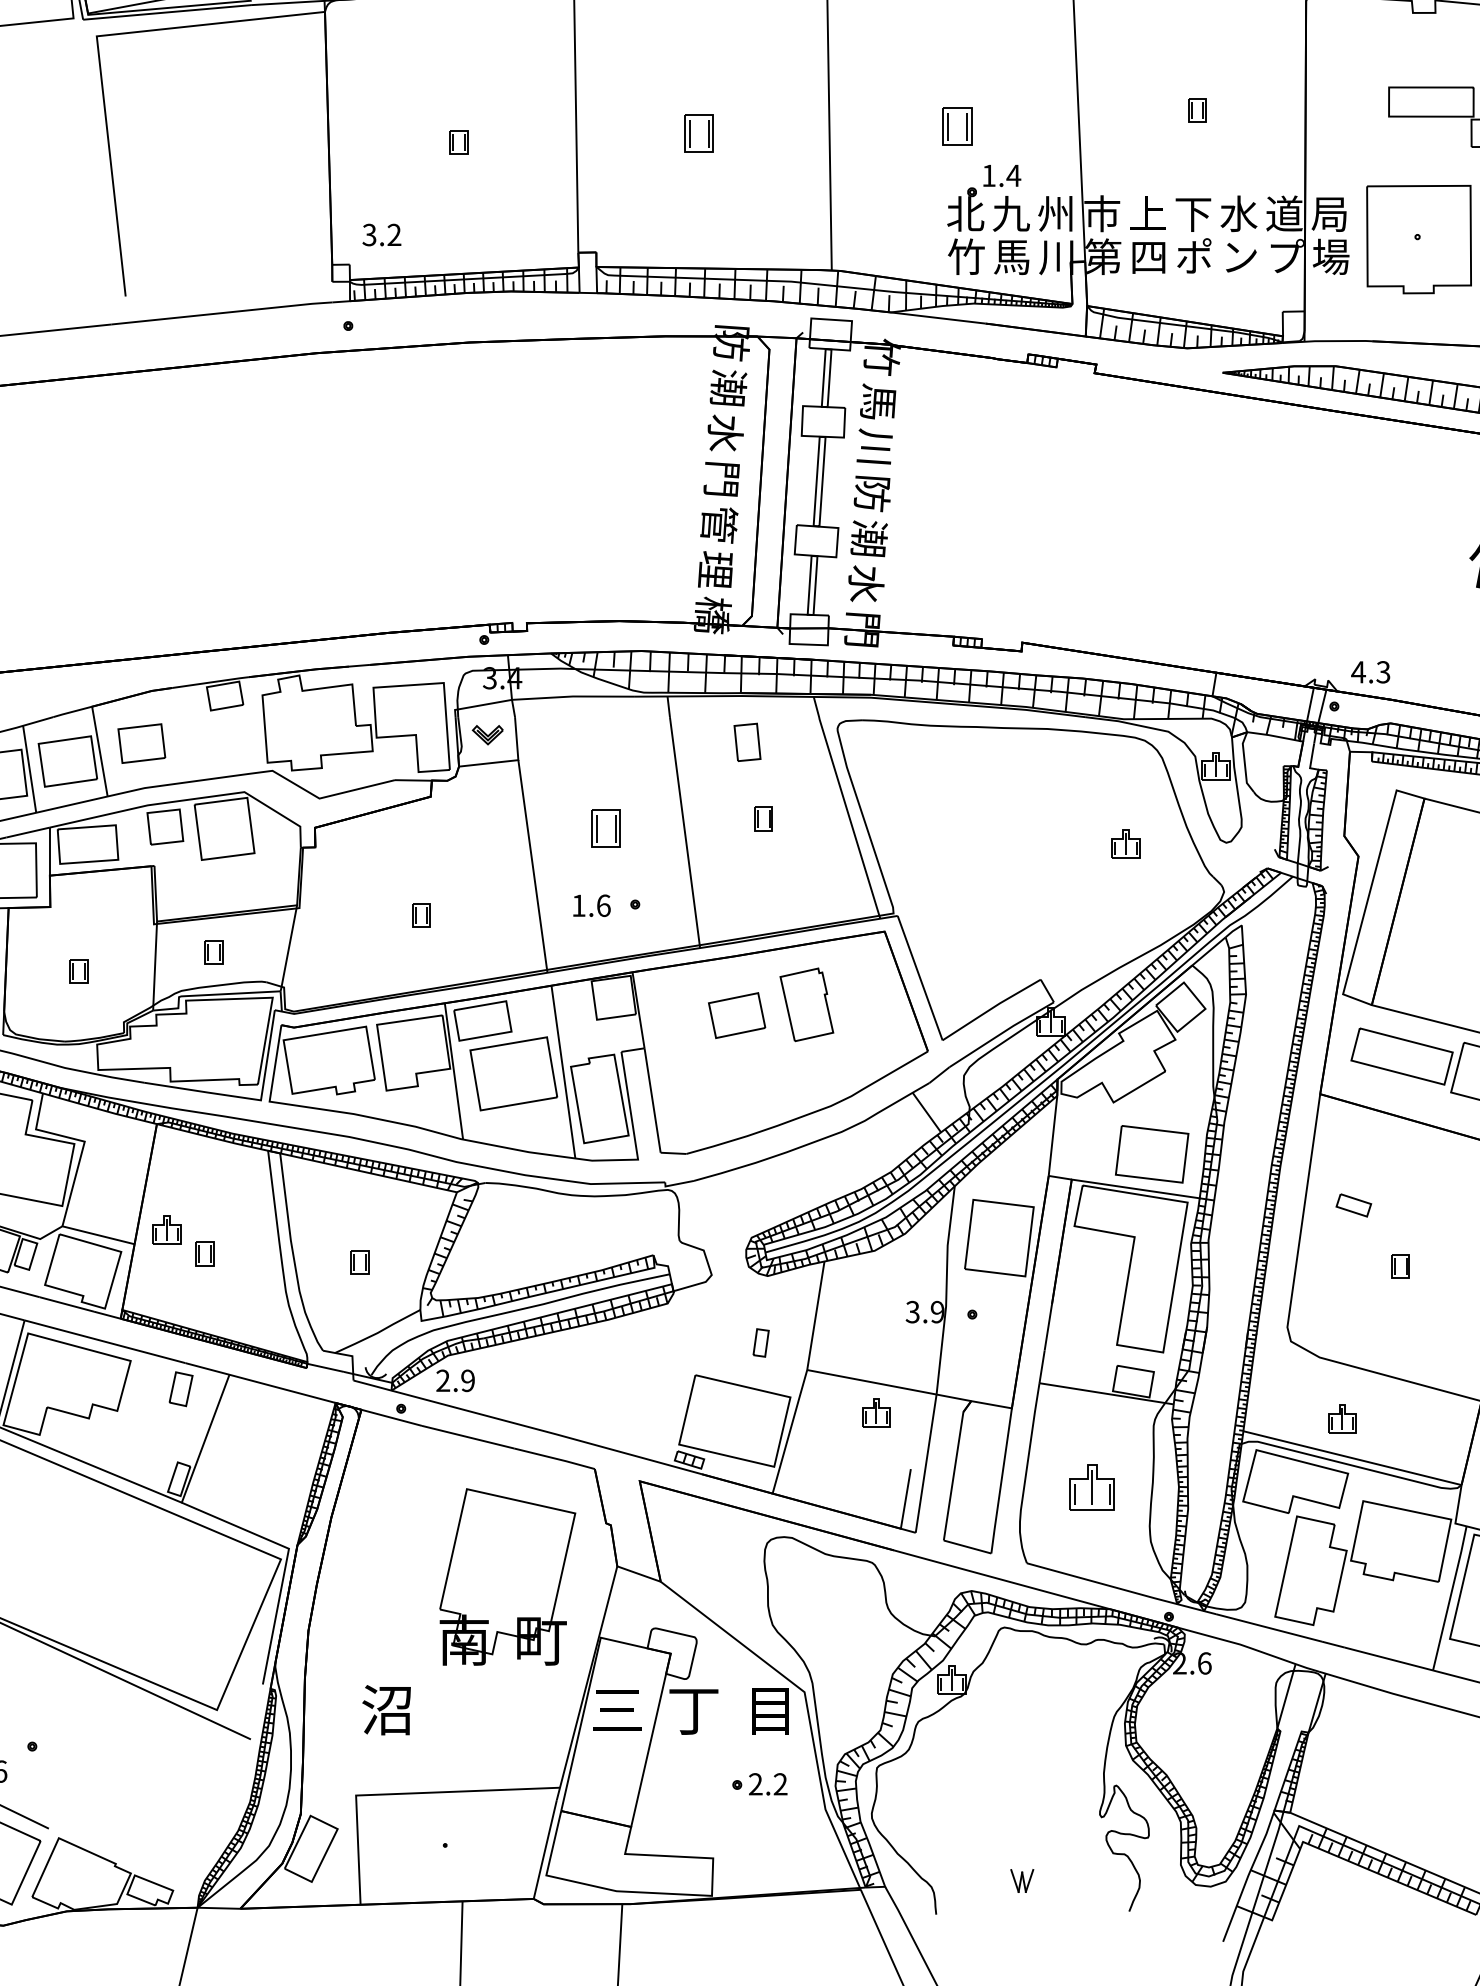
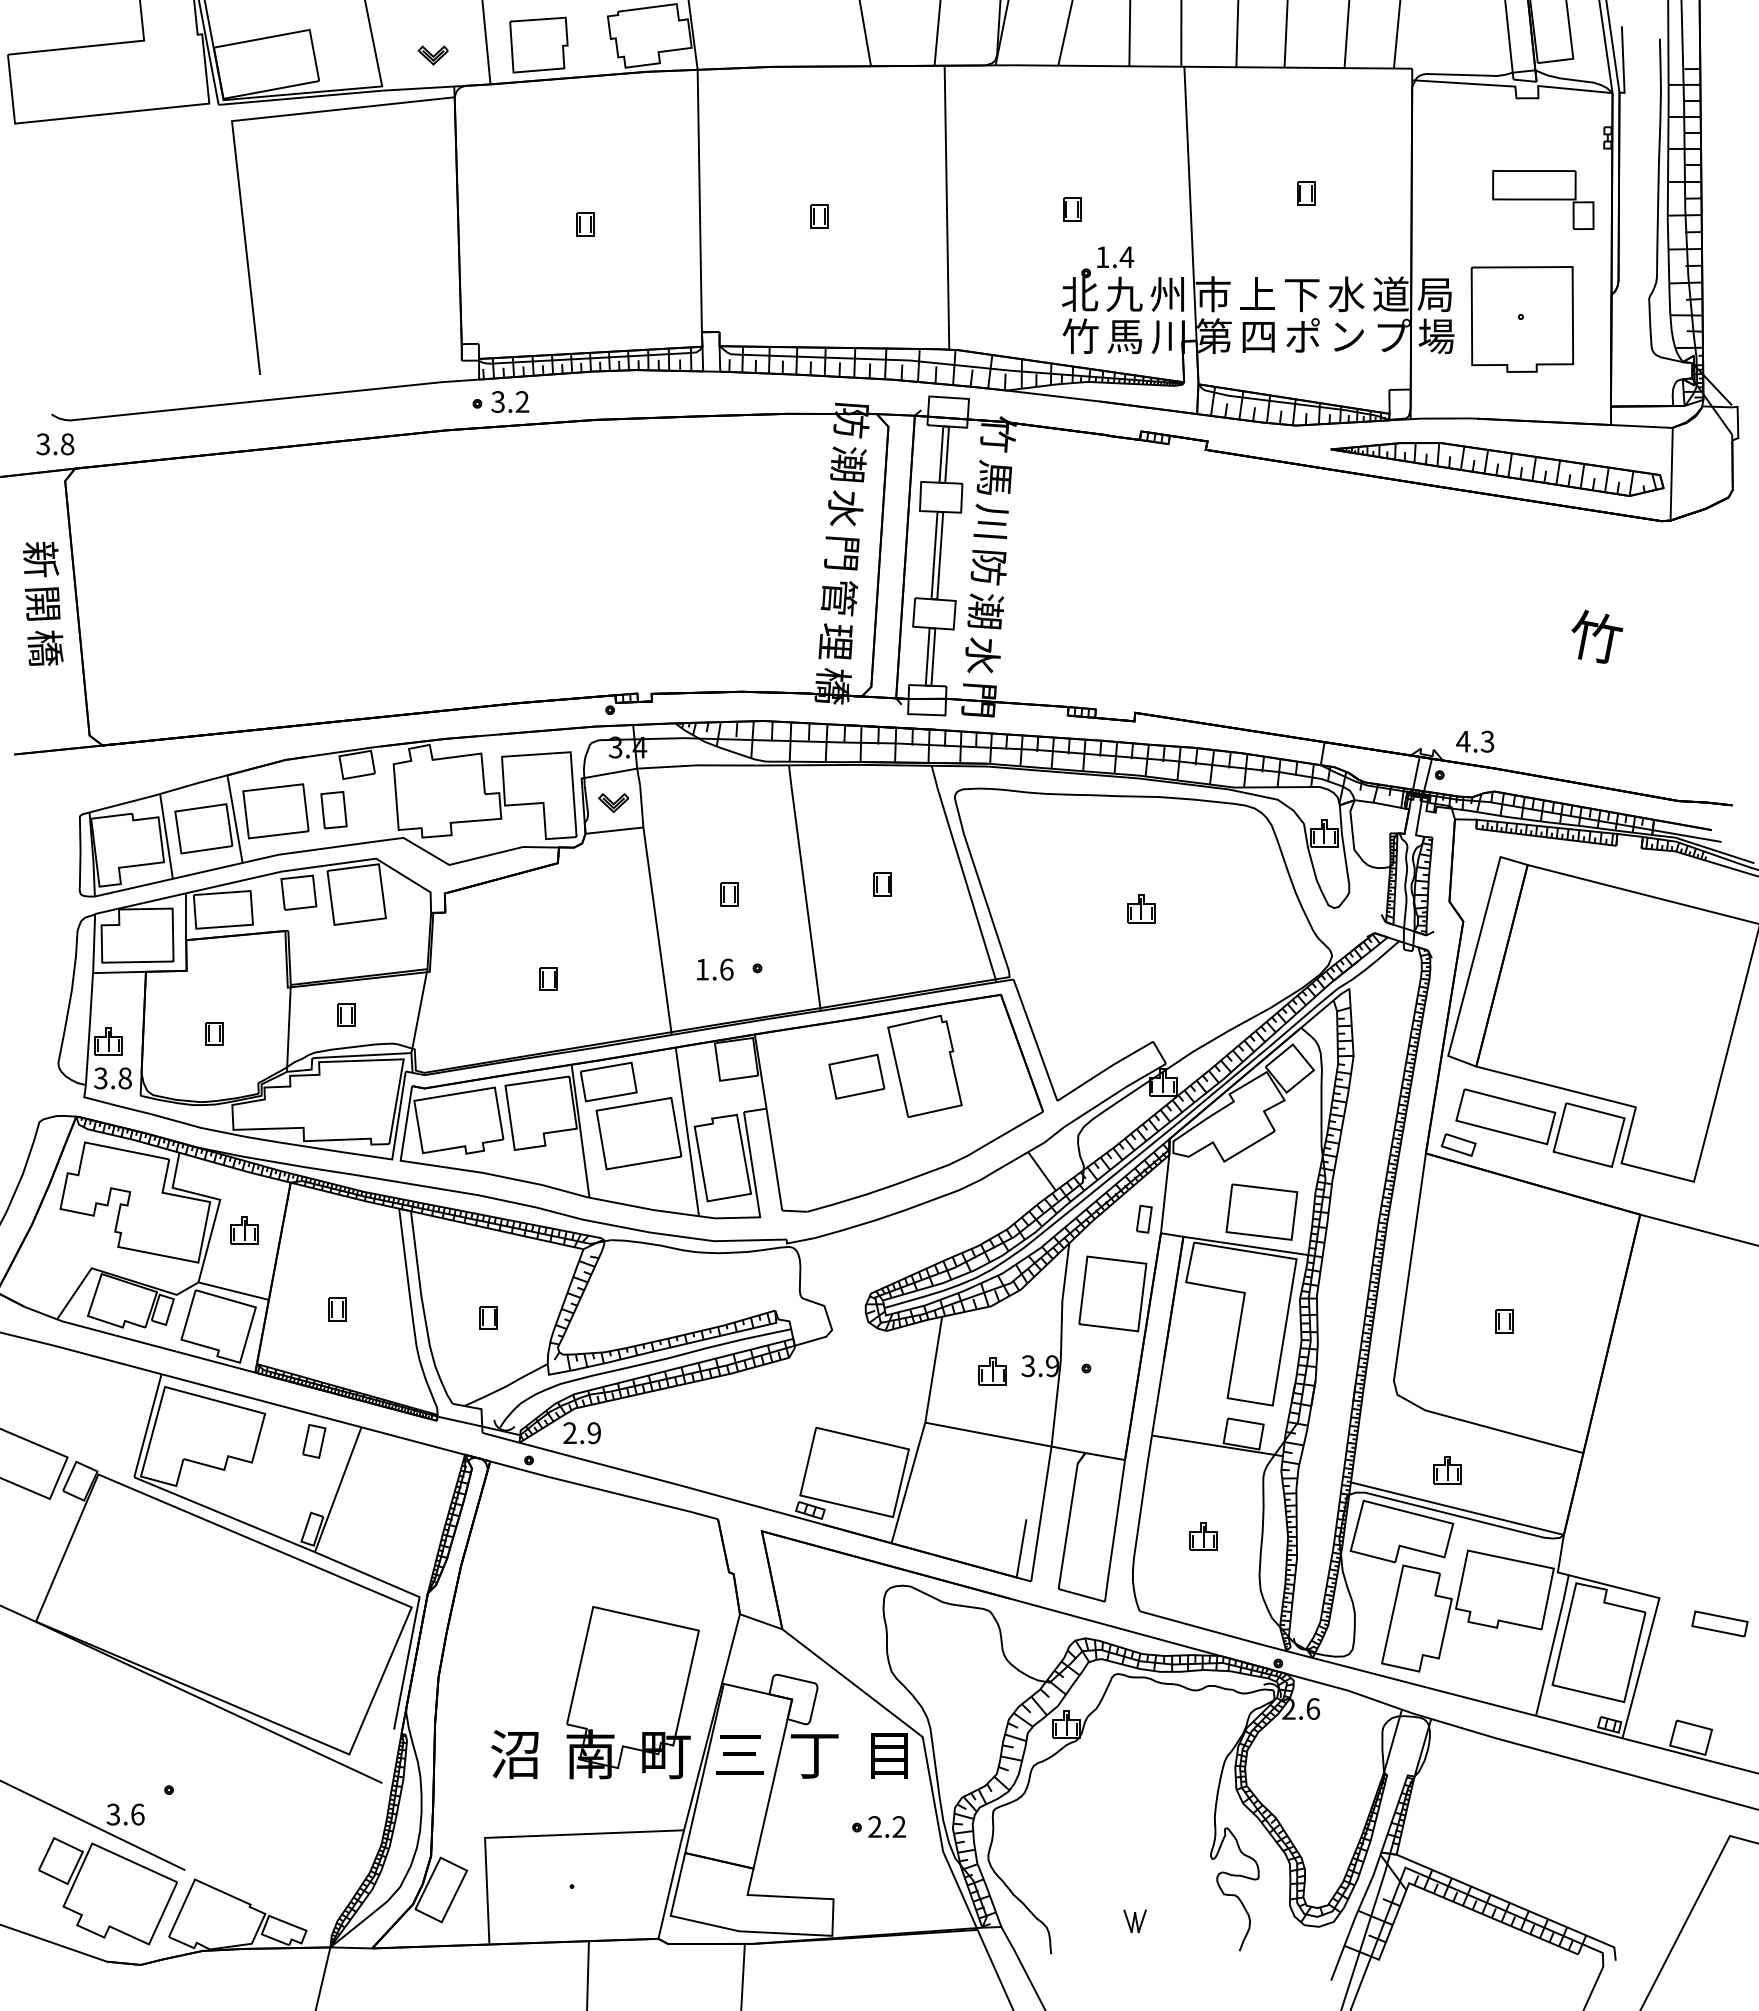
part: (958, 126) -> (1072, 209), size x0.62
part: (698, 134) -> (819, 216), size x0.62
text: (382, 234) -> (510, 401), moved
part: (746, 742) -> (333, 810), moved
part: (141, 743) -> (275, 811), size x1.43
part: (606, 828) -> (729, 894), size x0.62
part: (1126, 843) -> (1141, 908), moved
part: (806, 1004) -> (924, 1065), size x1.43
part: (1353, 1204) -> (1458, 1144), moved
part: (166, 1230) -> (244, 1230), moved
part: (761, 1342) -> (1144, 1218), moved
part: (876, 1412) -> (992, 1371), moved
part: (1092, 1486) -> (1203, 1536), size x0.62
part: (507, 1576) -> (632, 1692), moved

